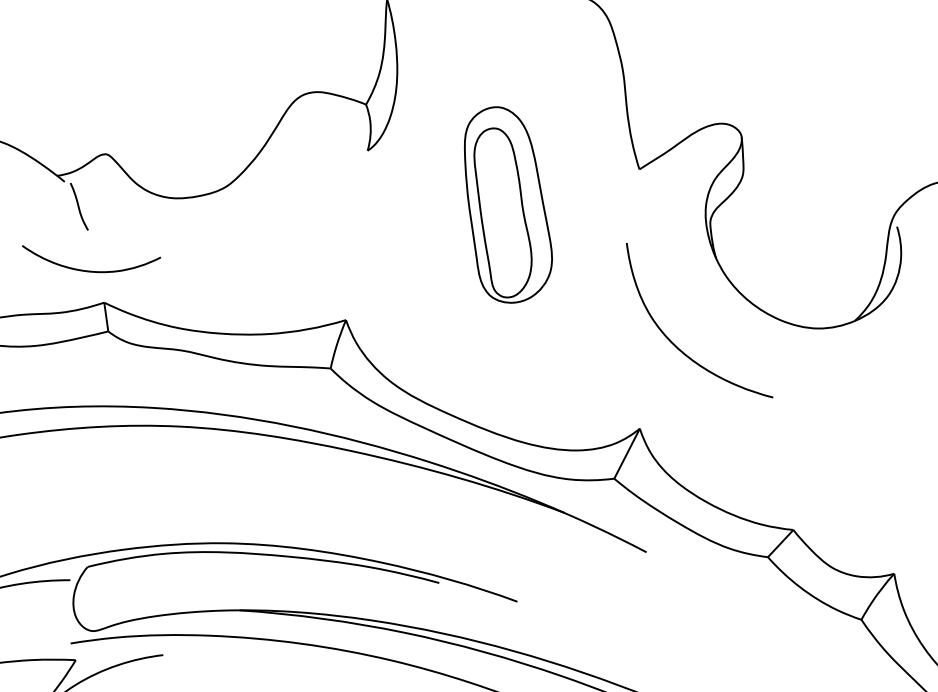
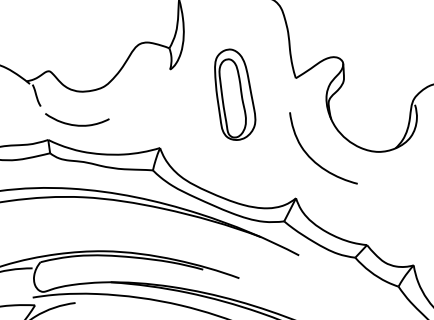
curve: (91, 269) -> (77, 124), moved

